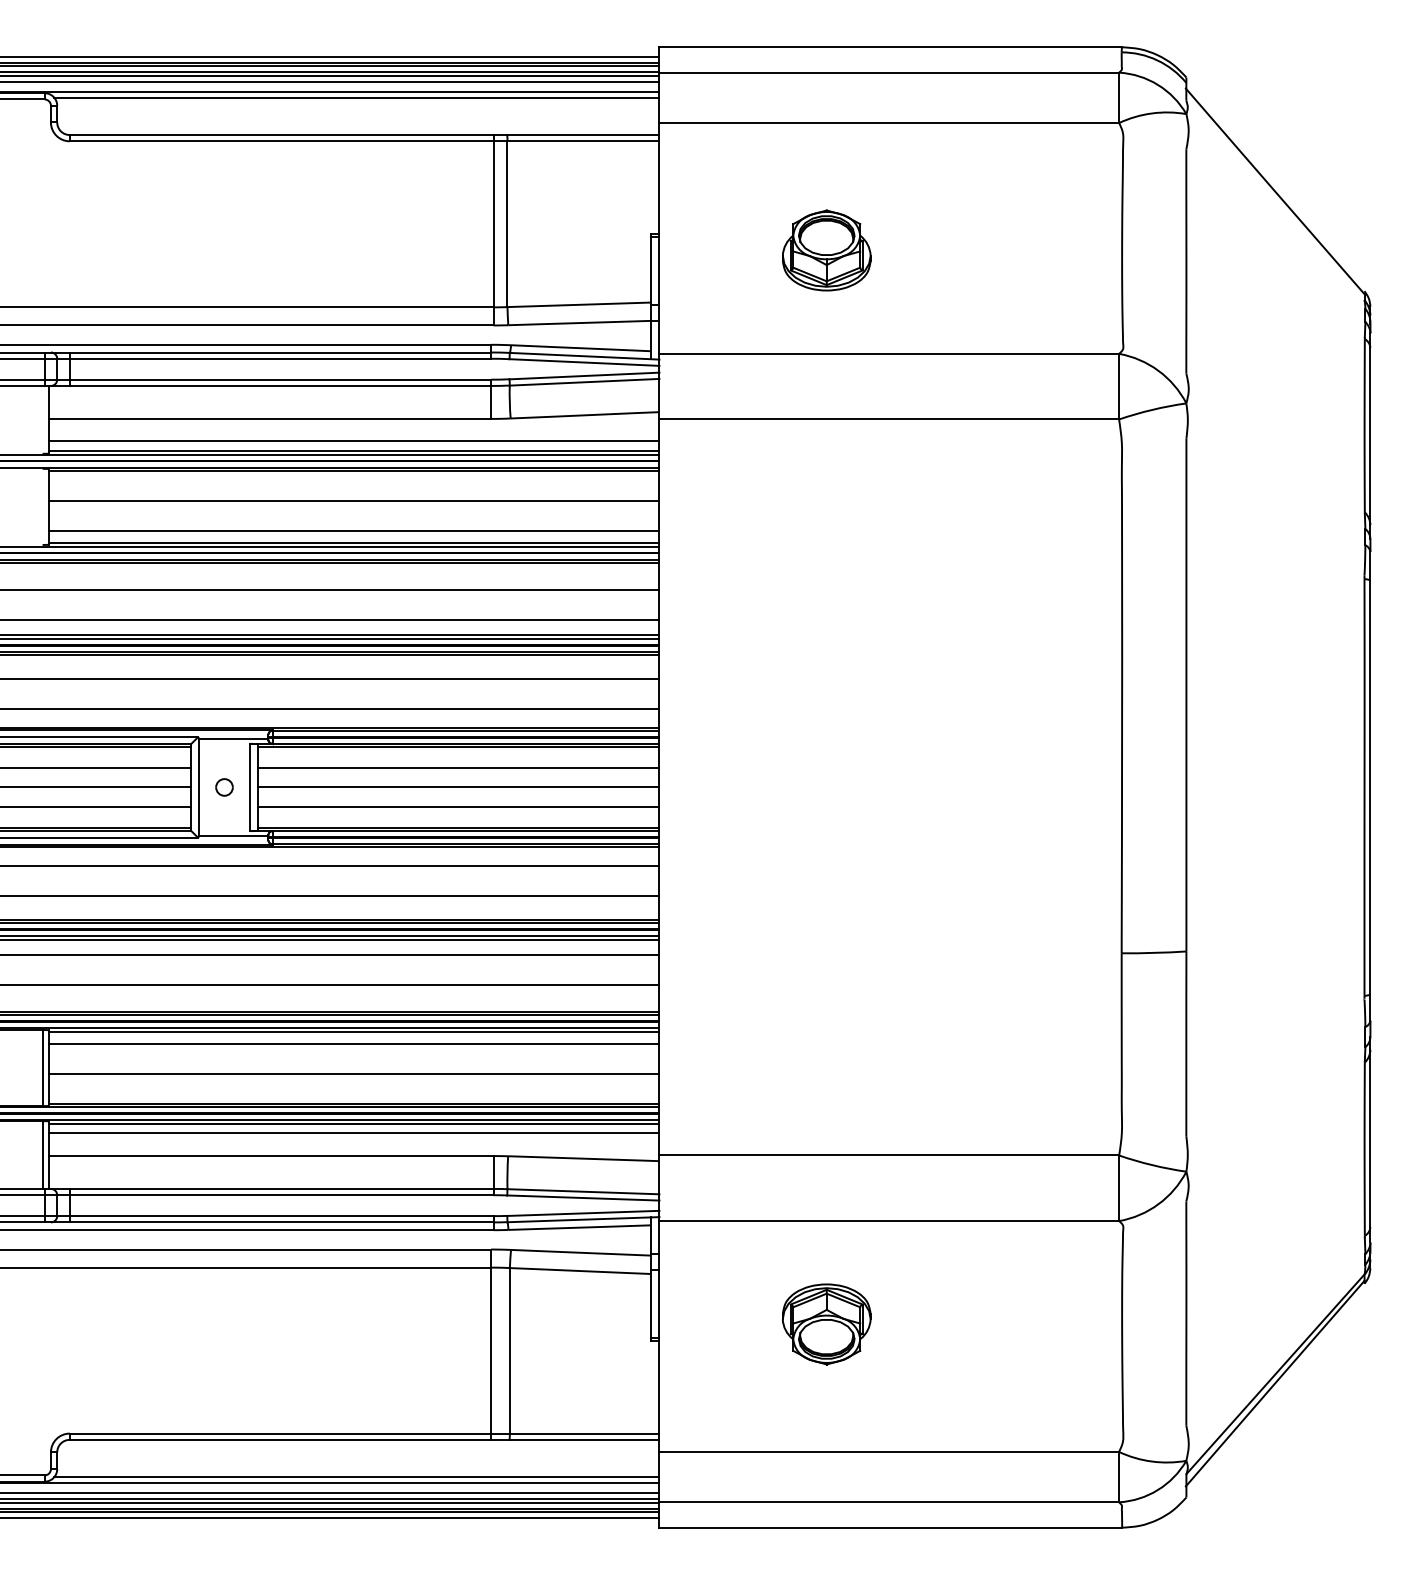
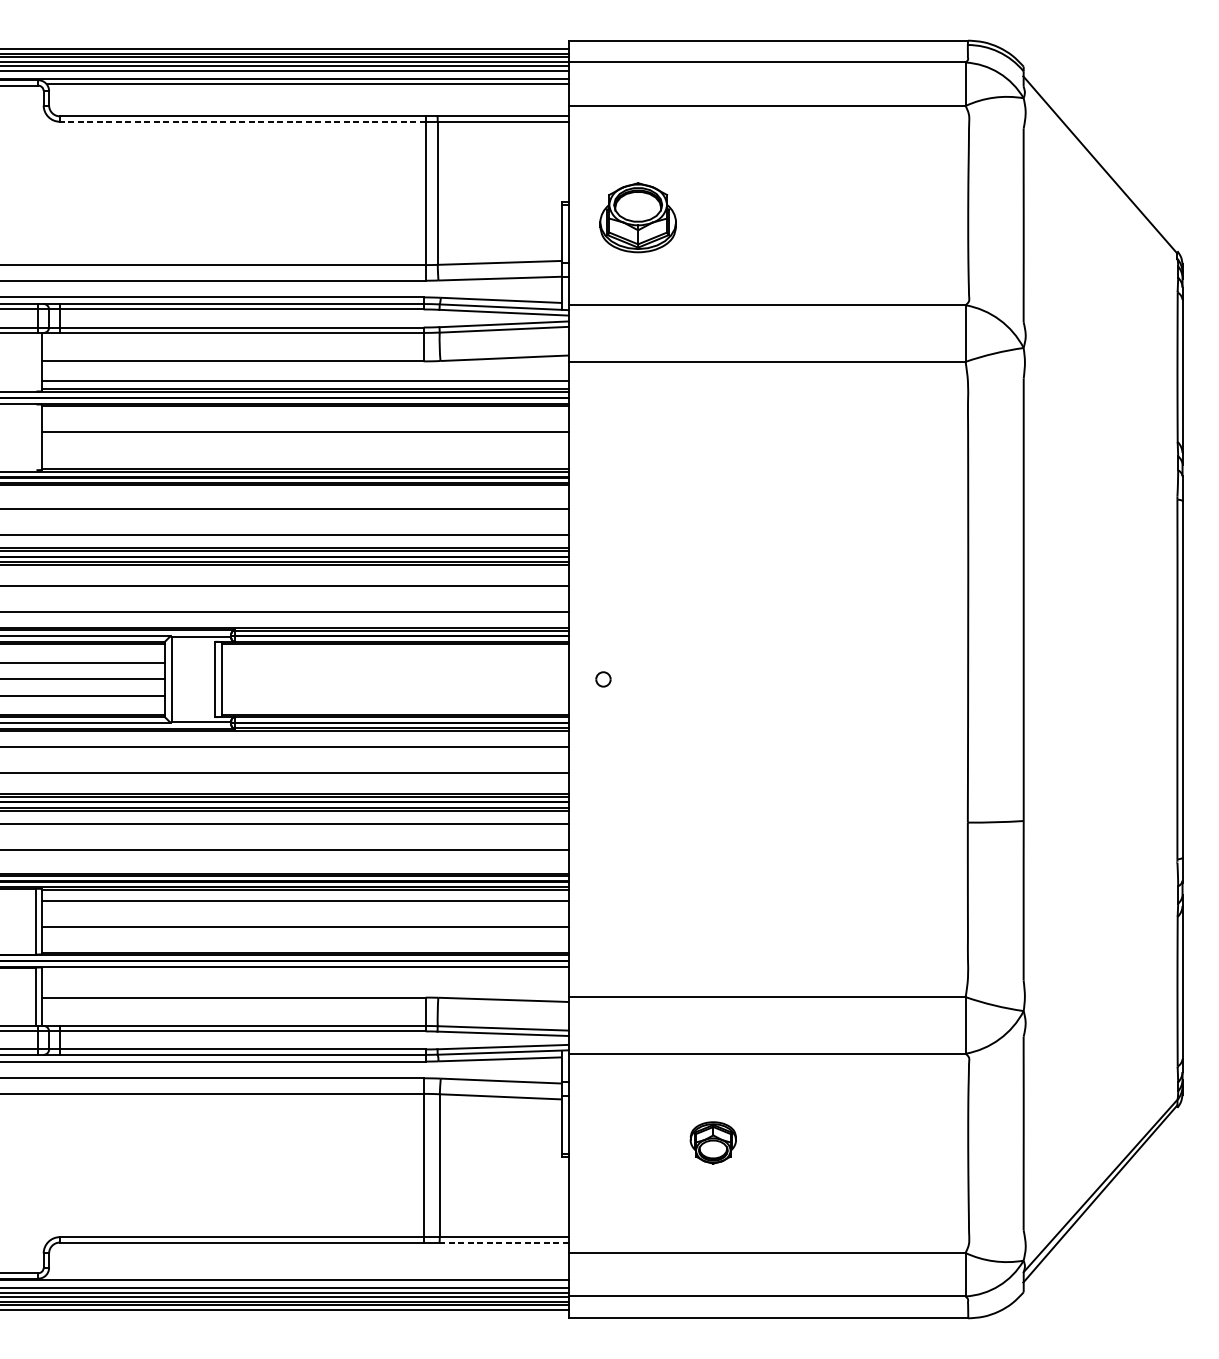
line: (281, 141) -> (242, 121), solid -> dashed
part: (826, 250) -> (637, 217), moved
line: (353, 530) -> (304, 457), removed
line: (458, 768) -> (395, 663), removed
part: (224, 787) -> (603, 679), moved
line: (458, 787) -> (395, 679), removed
line: (458, 806) -> (395, 695), removed
line: (353, 1123) -> (304, 969), removed
line: (353, 1133) -> (304, 978), removed
part: (826, 1324) -> (713, 1142), size x0.6
line: (584, 1439) -> (504, 1242), solid -> dashed
line: (356, 1477) -> (307, 1275), removed

